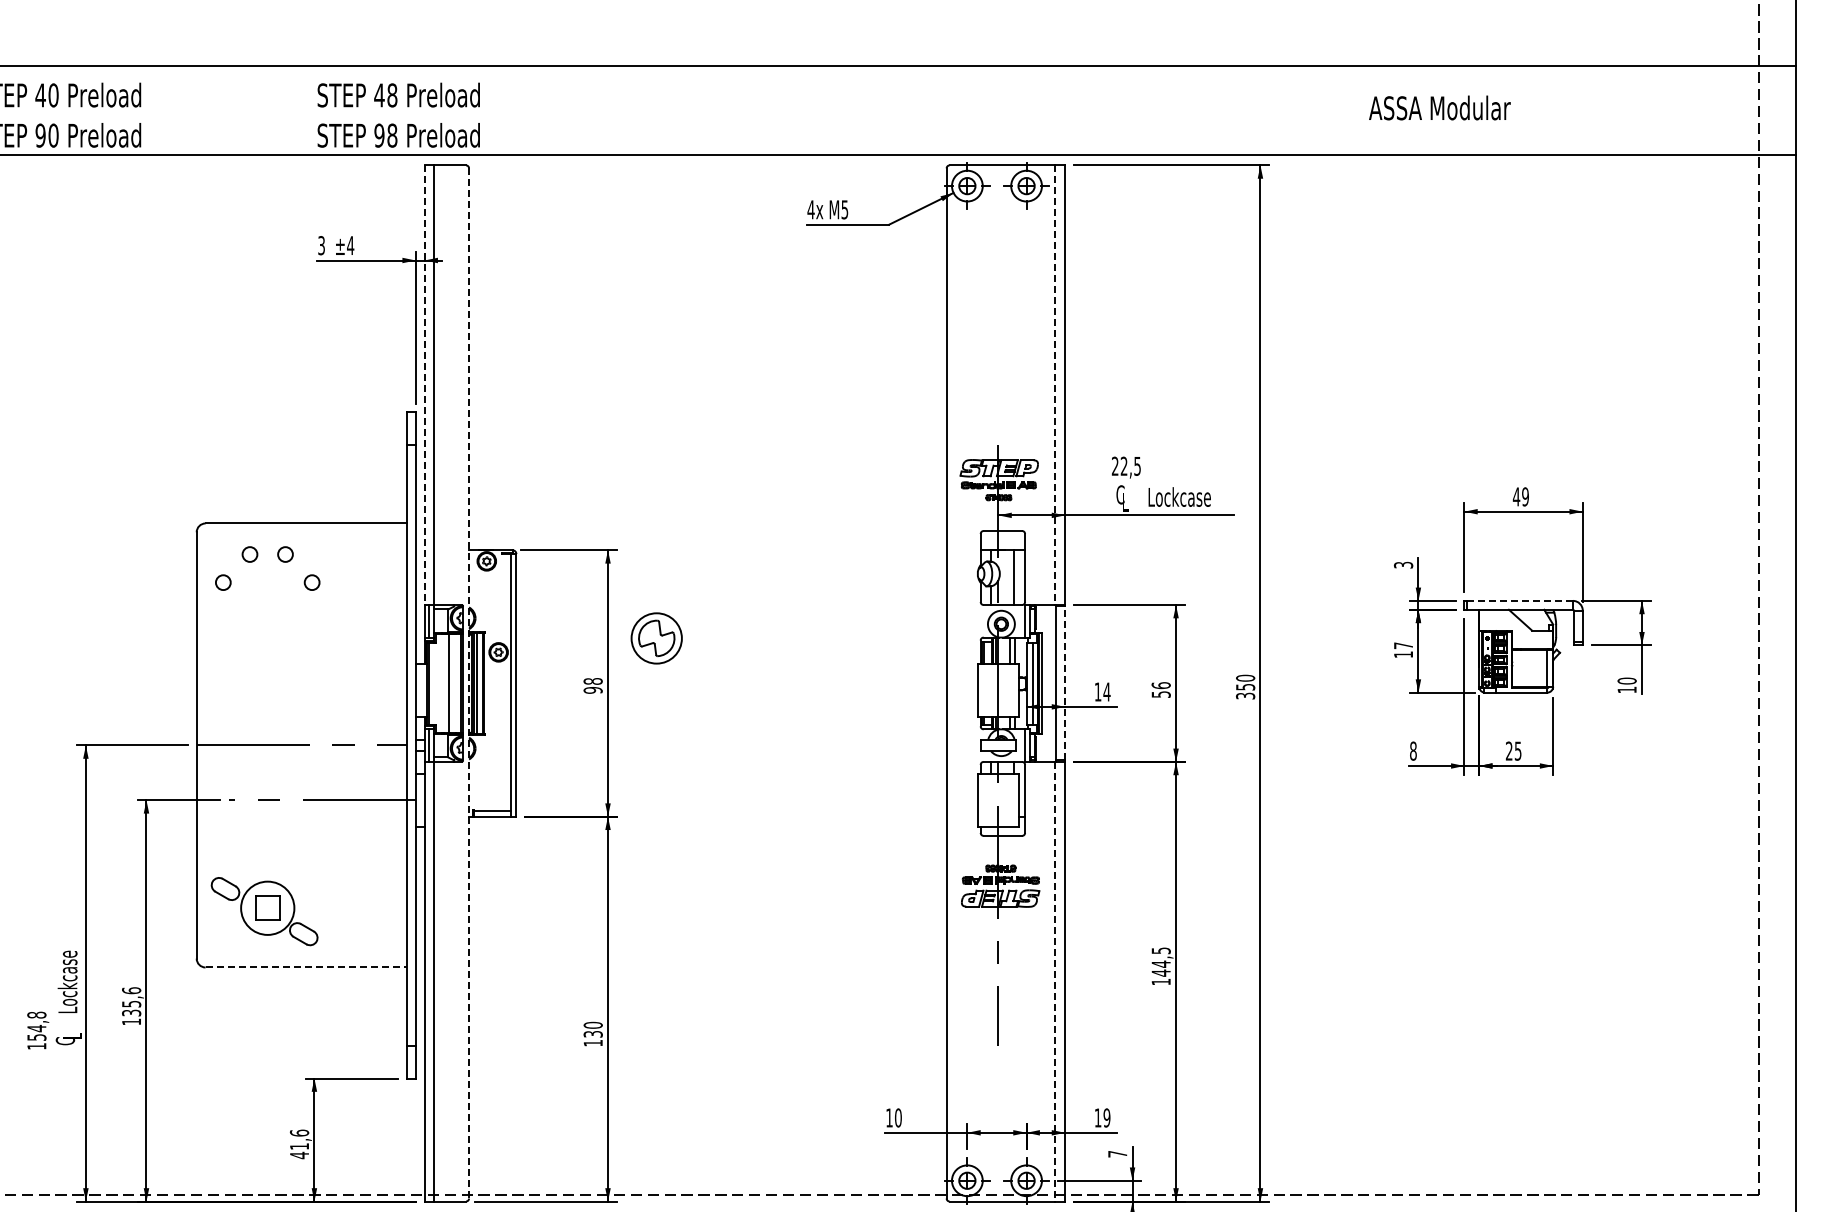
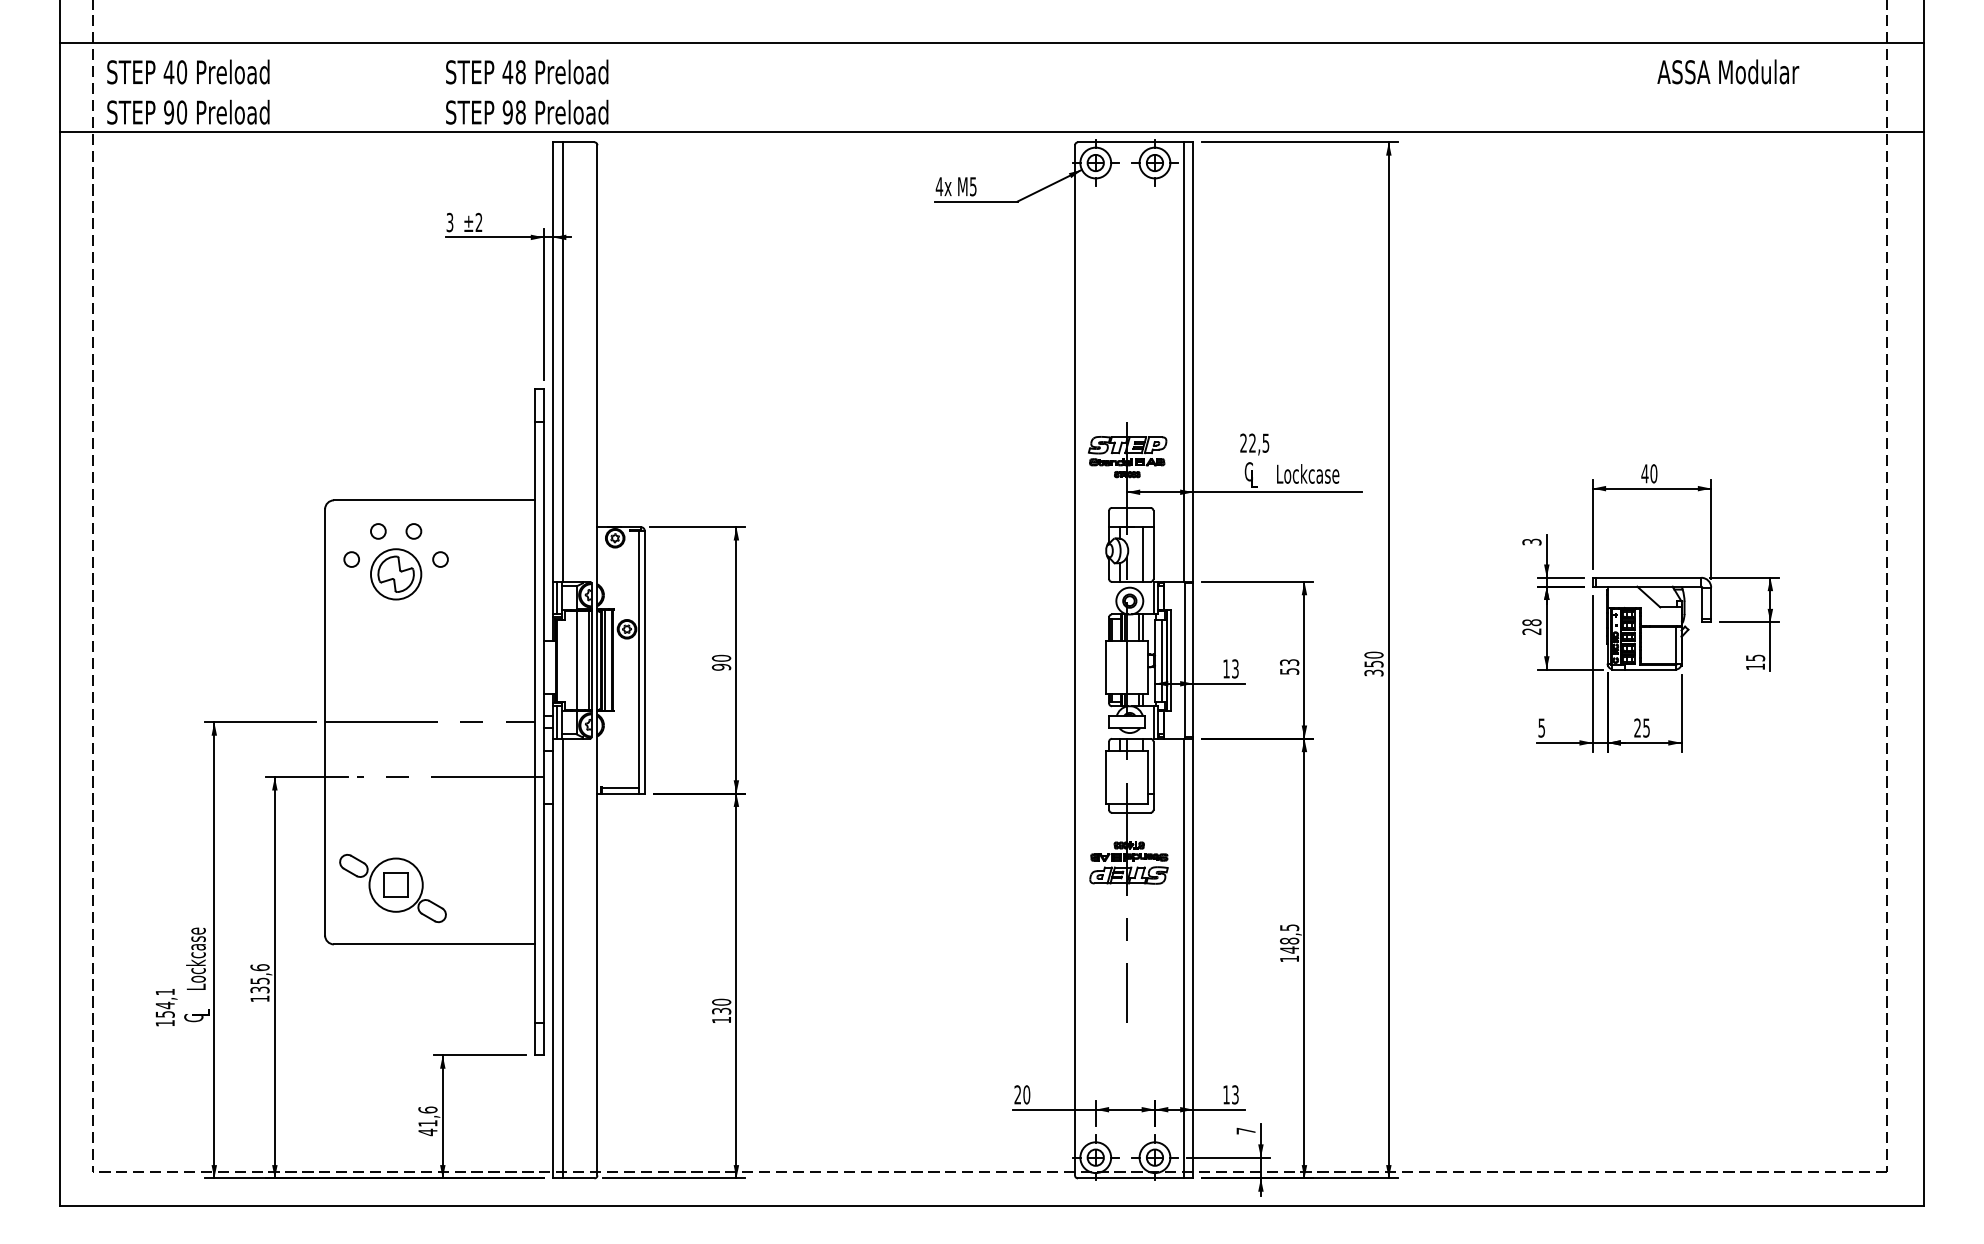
text: (1440, 107) -> (1728, 71), moved
text: (350, 244) -> (478, 221), ±4 -> ±2
line: (425, 385) -> (553, 362), dashed -> solid
line: (1055, 385) -> (1183, 362), dashed -> solid
text: (1525, 496) -> (1653, 473), 49 -> 40
line: (1520, 600) -> (1648, 577), dashed -> solid
part: (657, 638) -> (396, 574), moved
text: (1403, 649) -> (1531, 626), 17 -> 28
text: (593, 680) -> (721, 657), 98 -> 90
text: (1627, 680) -> (1755, 657), 10 -> 15
line: (469, 683) -> (597, 660), dashed -> solid
line: (1065, 683) -> (1193, 660), dashed -> solid
text: (1161, 685) -> (1289, 662), 56 -> 53
text: (1107, 691) -> (1235, 668), 14 -> 13
text: (1413, 750) -> (1541, 727), 8 -> 5
text: (1161, 963) -> (1289, 940), 144,5 -> 148,5
line: (306, 967) -> (434, 944), dashed -> solid
line: (1055, 981) -> (1183, 958), dashed -> solid
text: (36, 1014) -> (164, 991), 154,8 -> 154,1
text: (889, 1117) -> (1017, 1094), 10 -> 20
text: (1106, 1117) -> (1234, 1094), 19 -> 13

